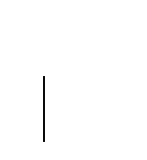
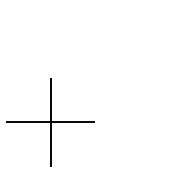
line: (43, 109) -> (50, 122), added

